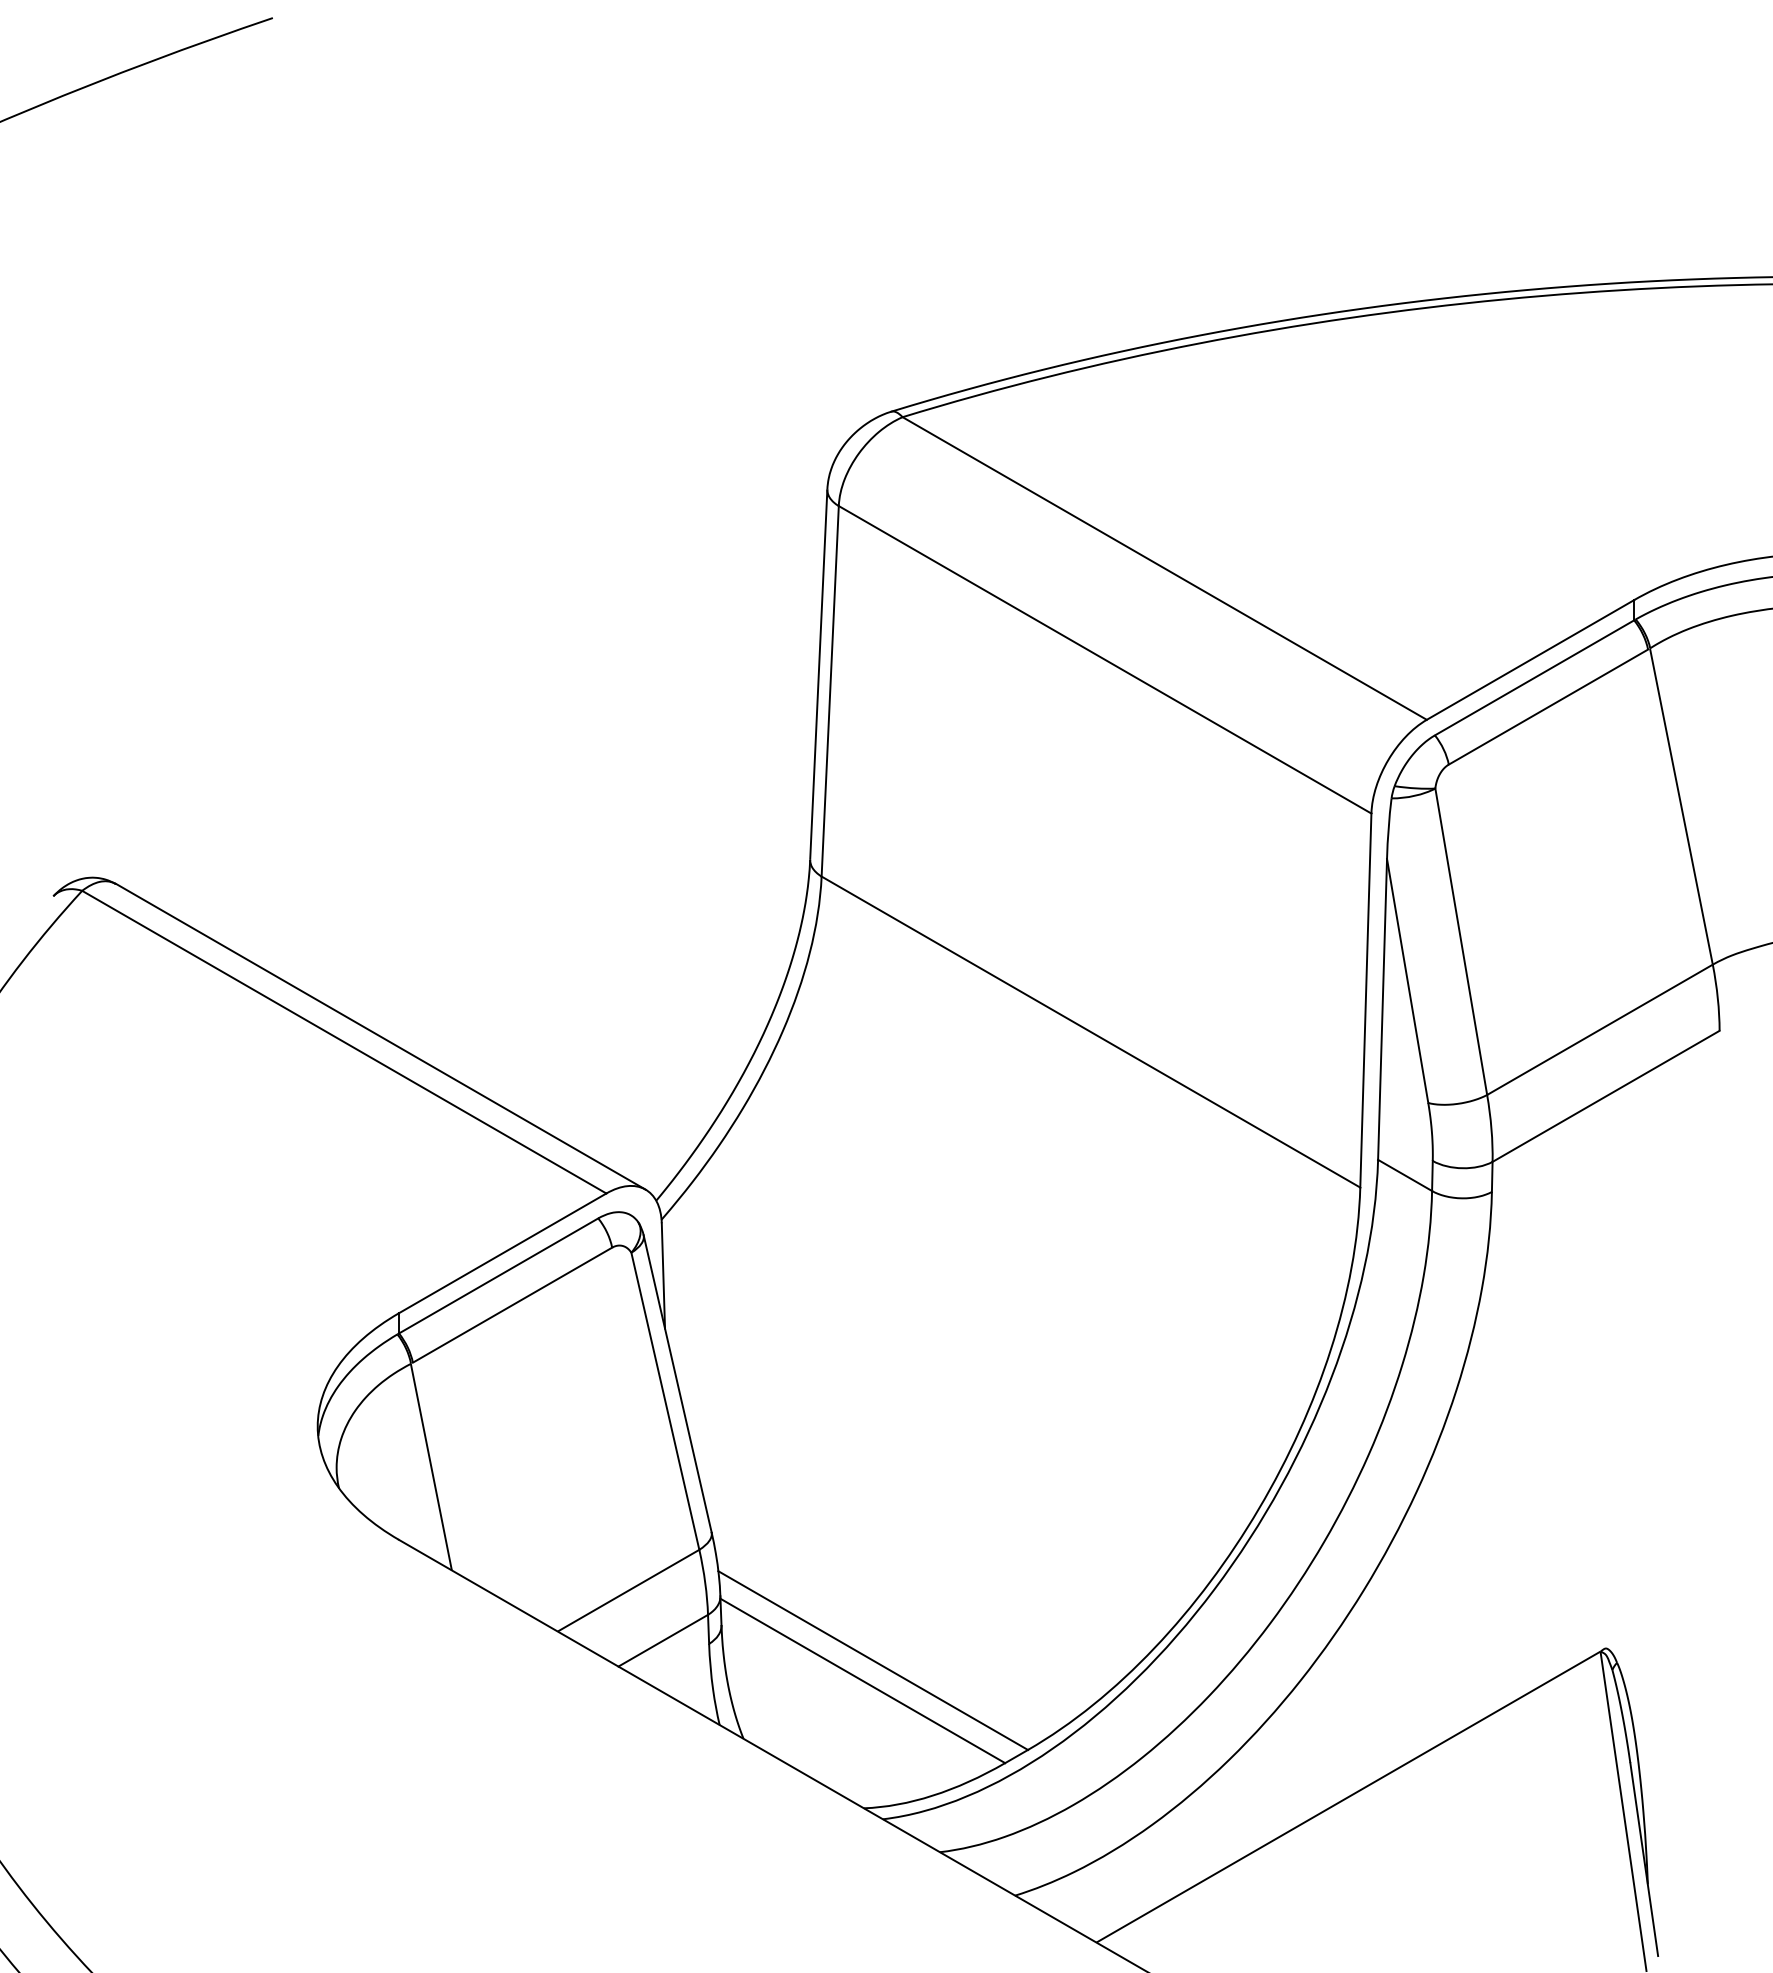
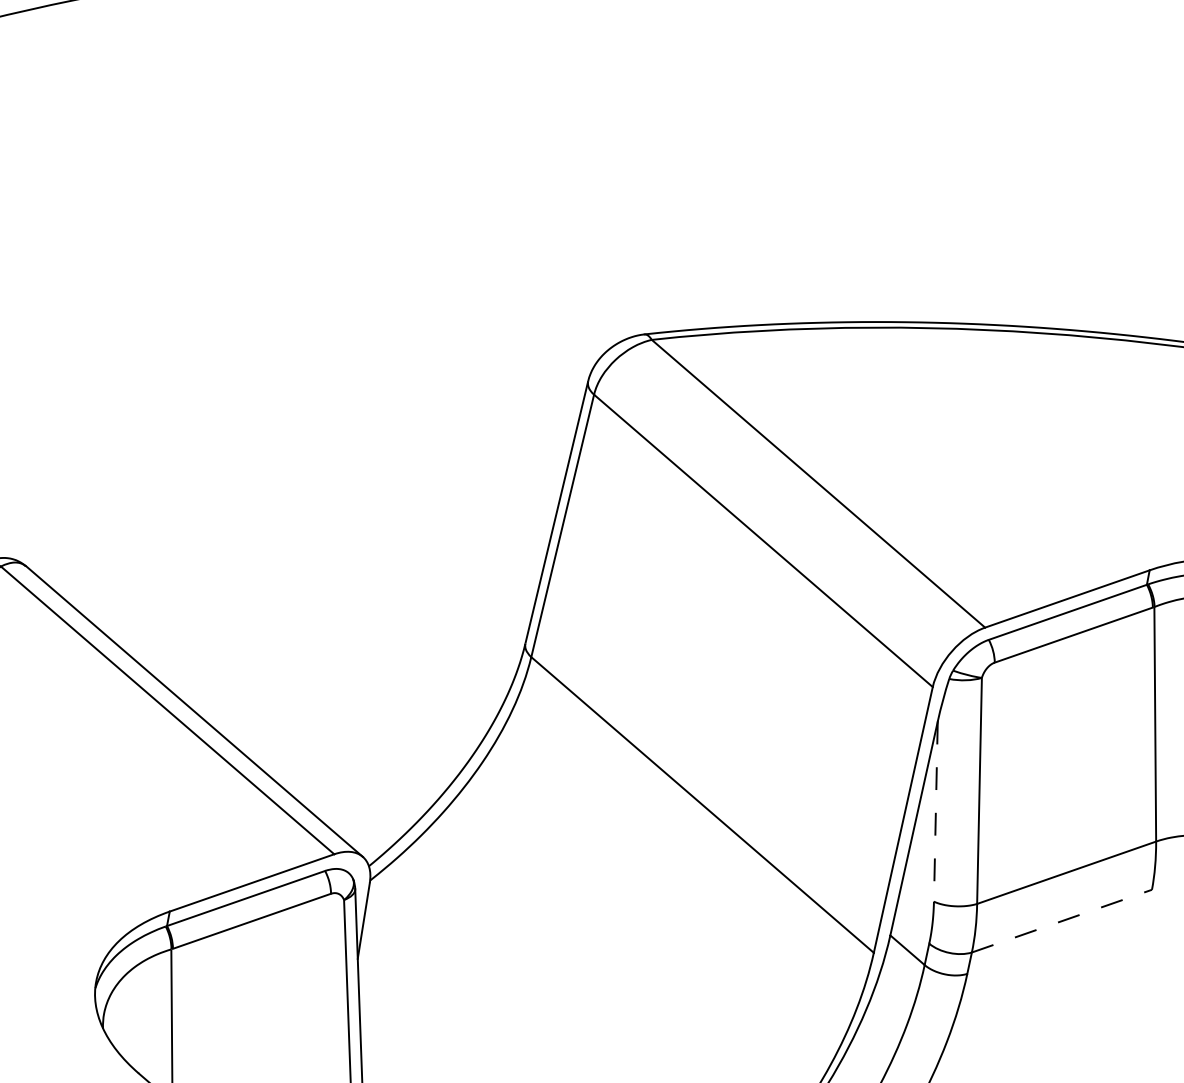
line: (1407, 980) -> (935, 811), solid -> dashed
line: (1606, 1096) -> (1062, 921), solid -> dashed

